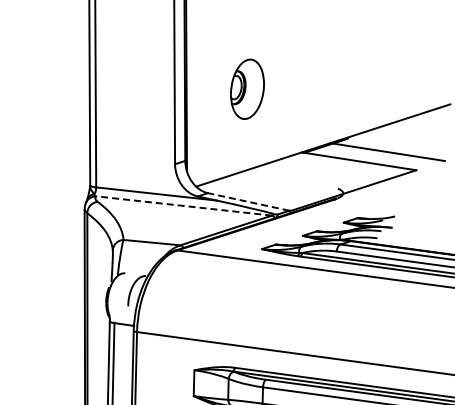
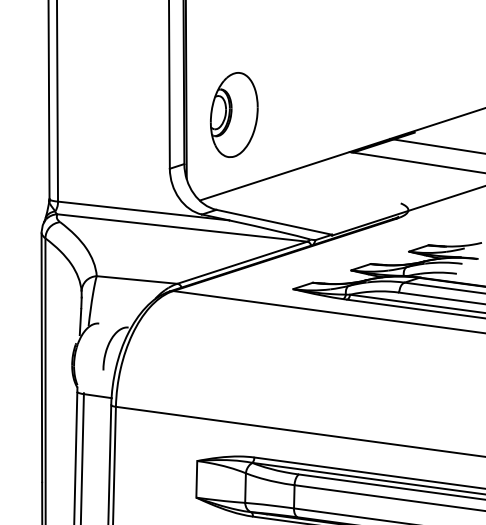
part: (247, 88) -> (234, 113), moved
line: (248, 201) -> (273, 221), dashed -> solid
line: (183, 205) -> (181, 227), dashed -> solid

